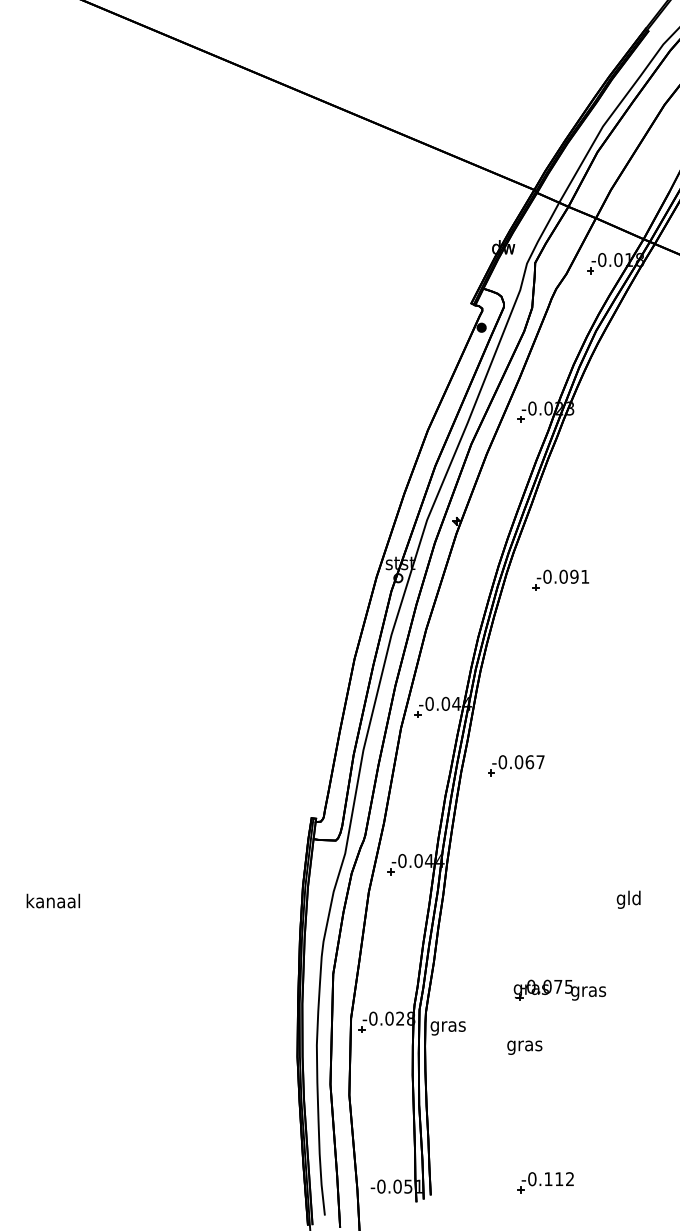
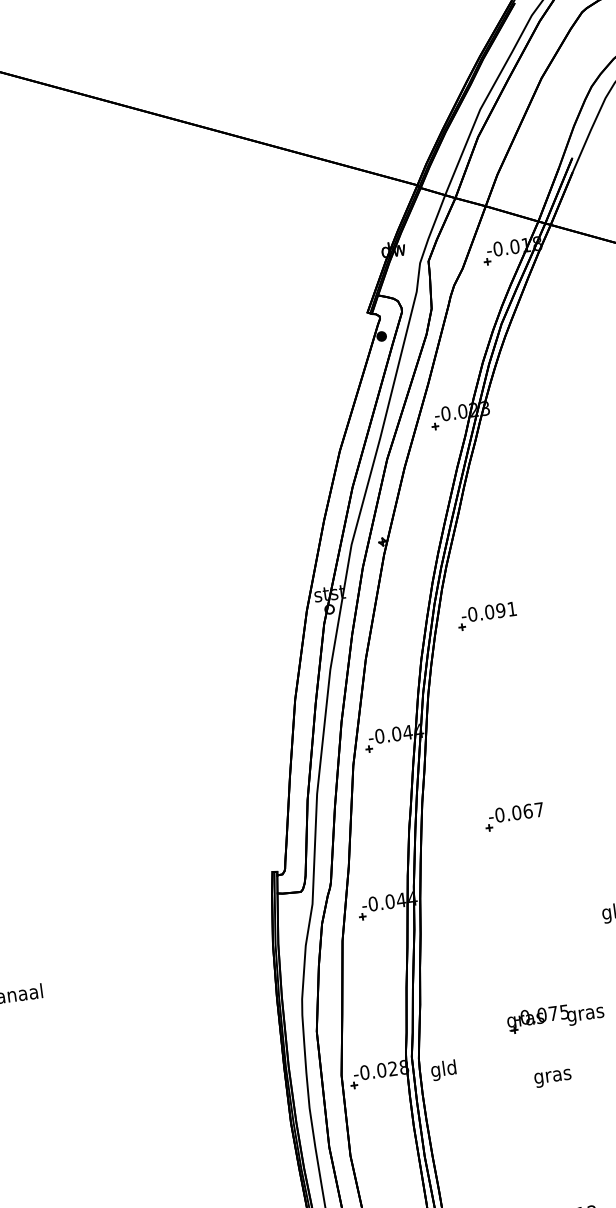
part: (560, 579) -> (486, 615), moved
part: (516, 765) -> (514, 816), moved
text: (447, 1026) -> (443, 1070), gras -> gld
text: (524, 1047) -> (552, 1078), moved

